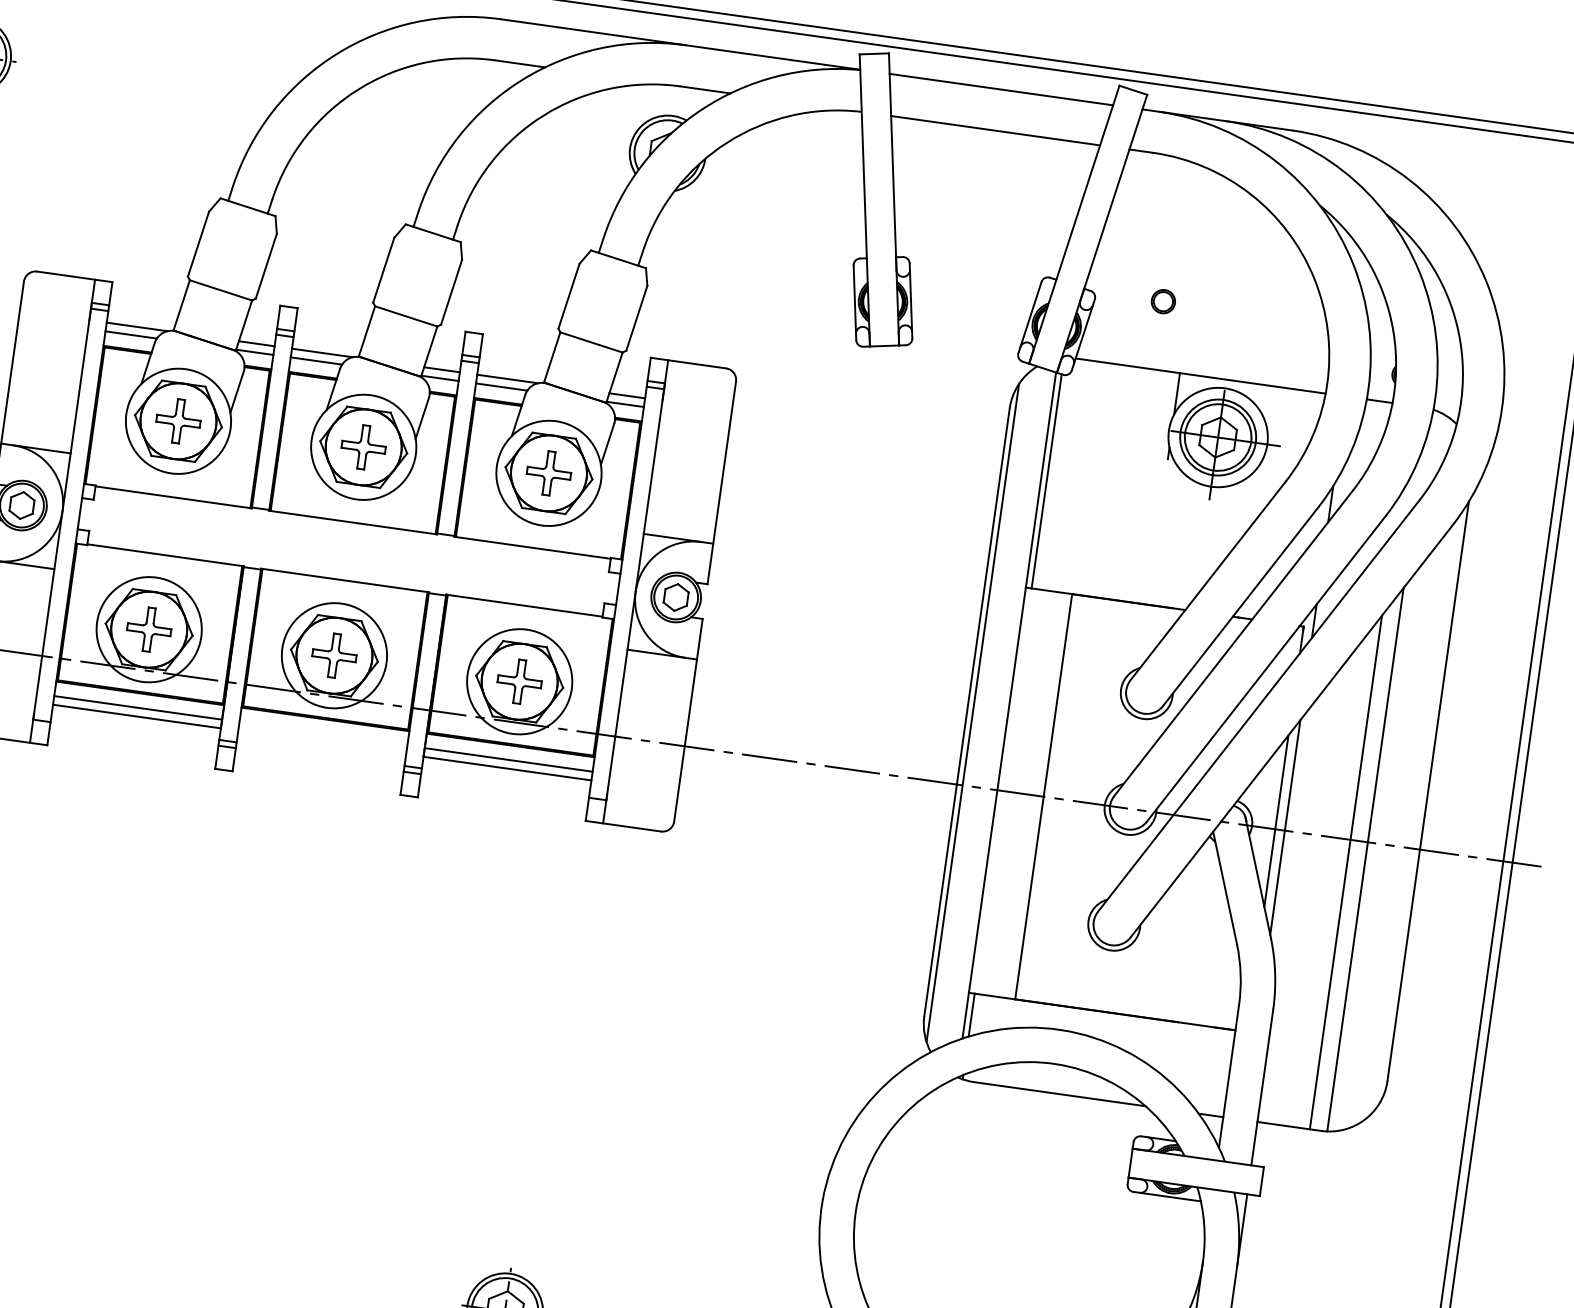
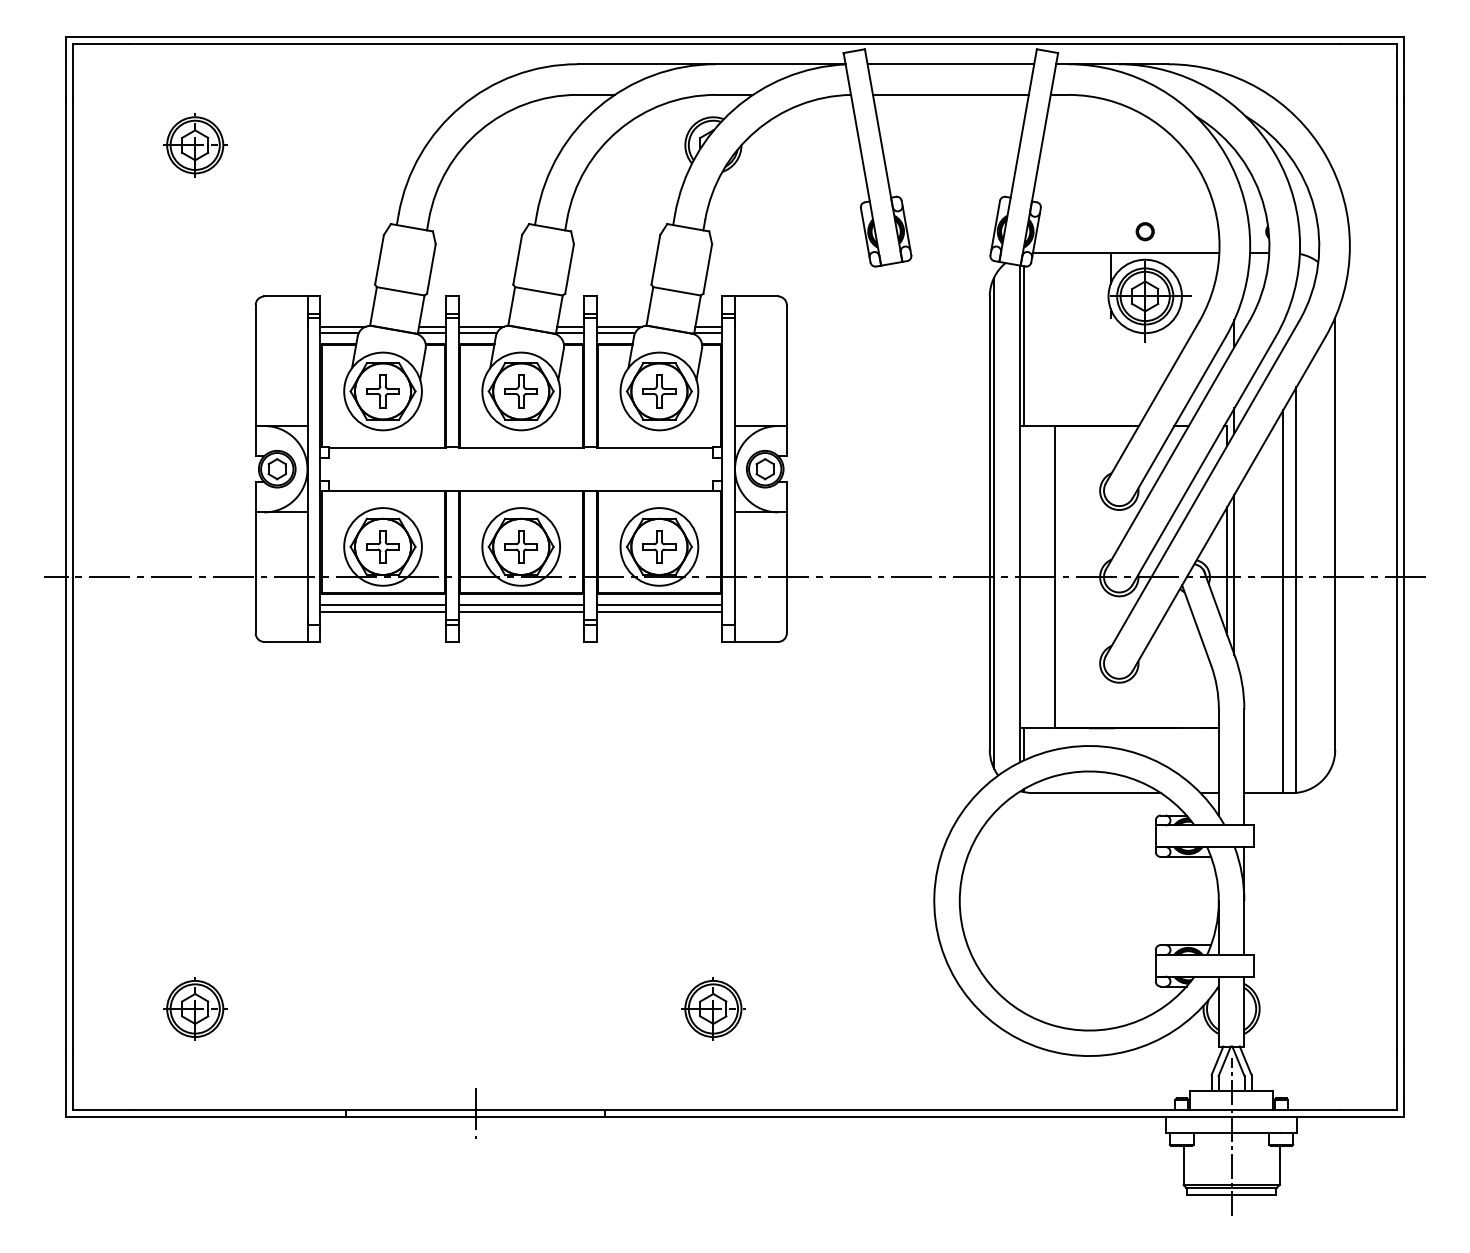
part: (1162, 301) -> (1144, 231), moved
line: (322, 734) -> (520, 605), added
line: (321, 742) -> (520, 611), added

